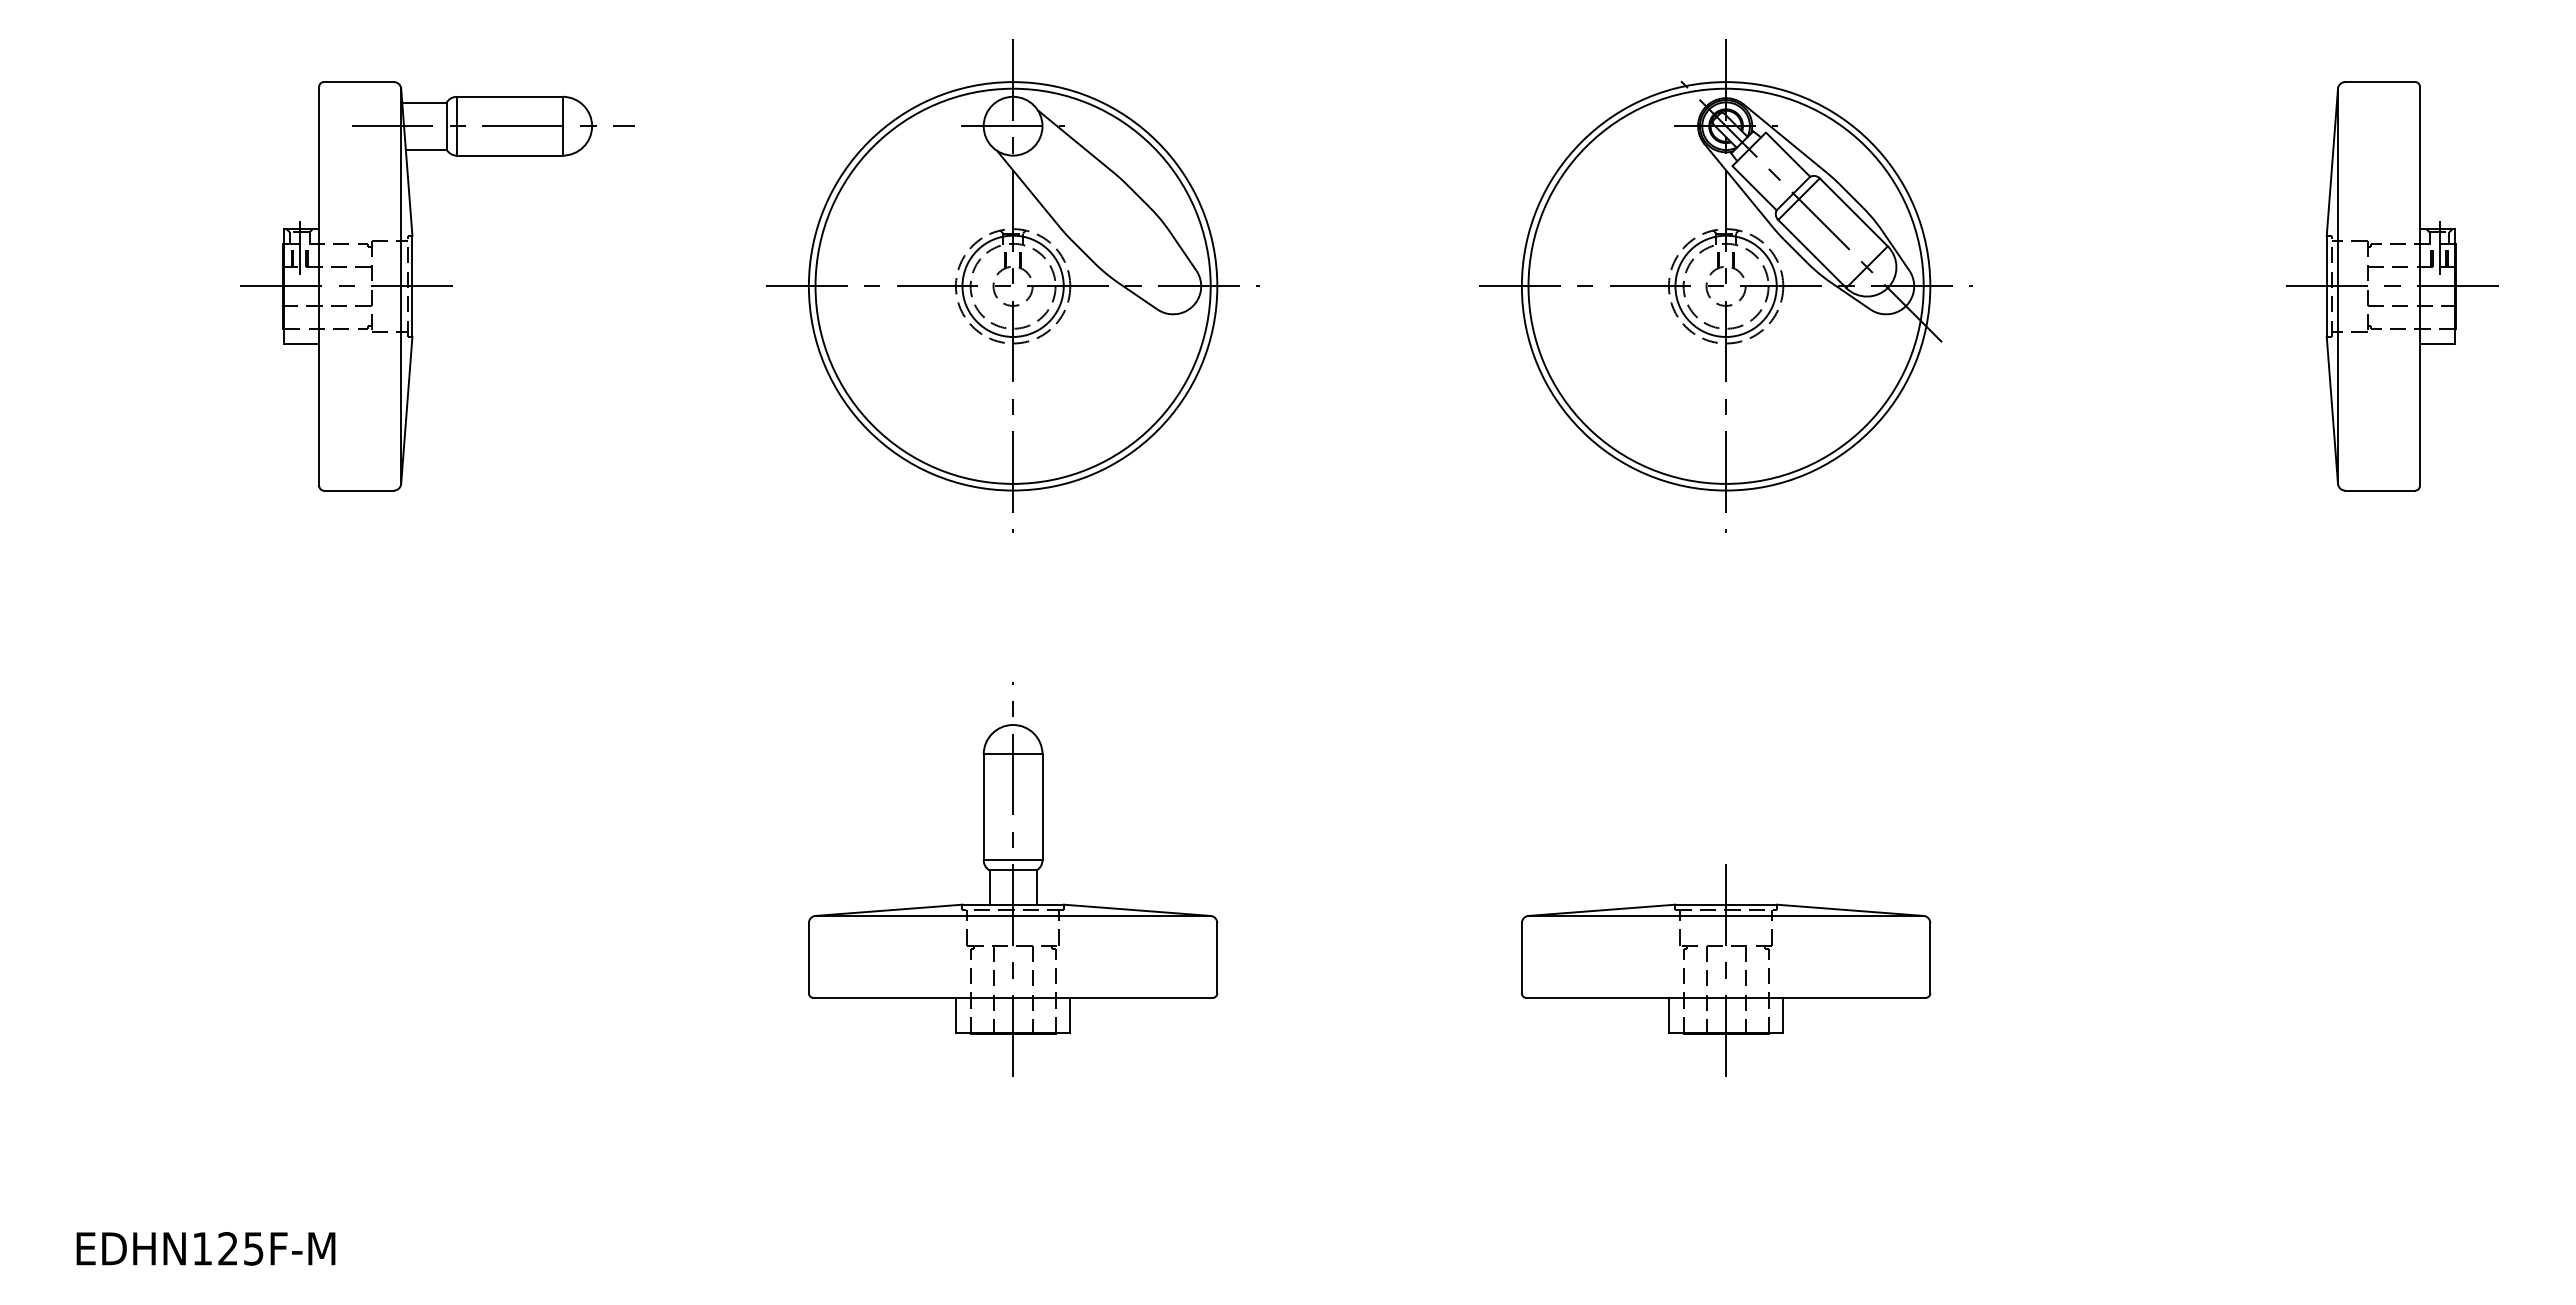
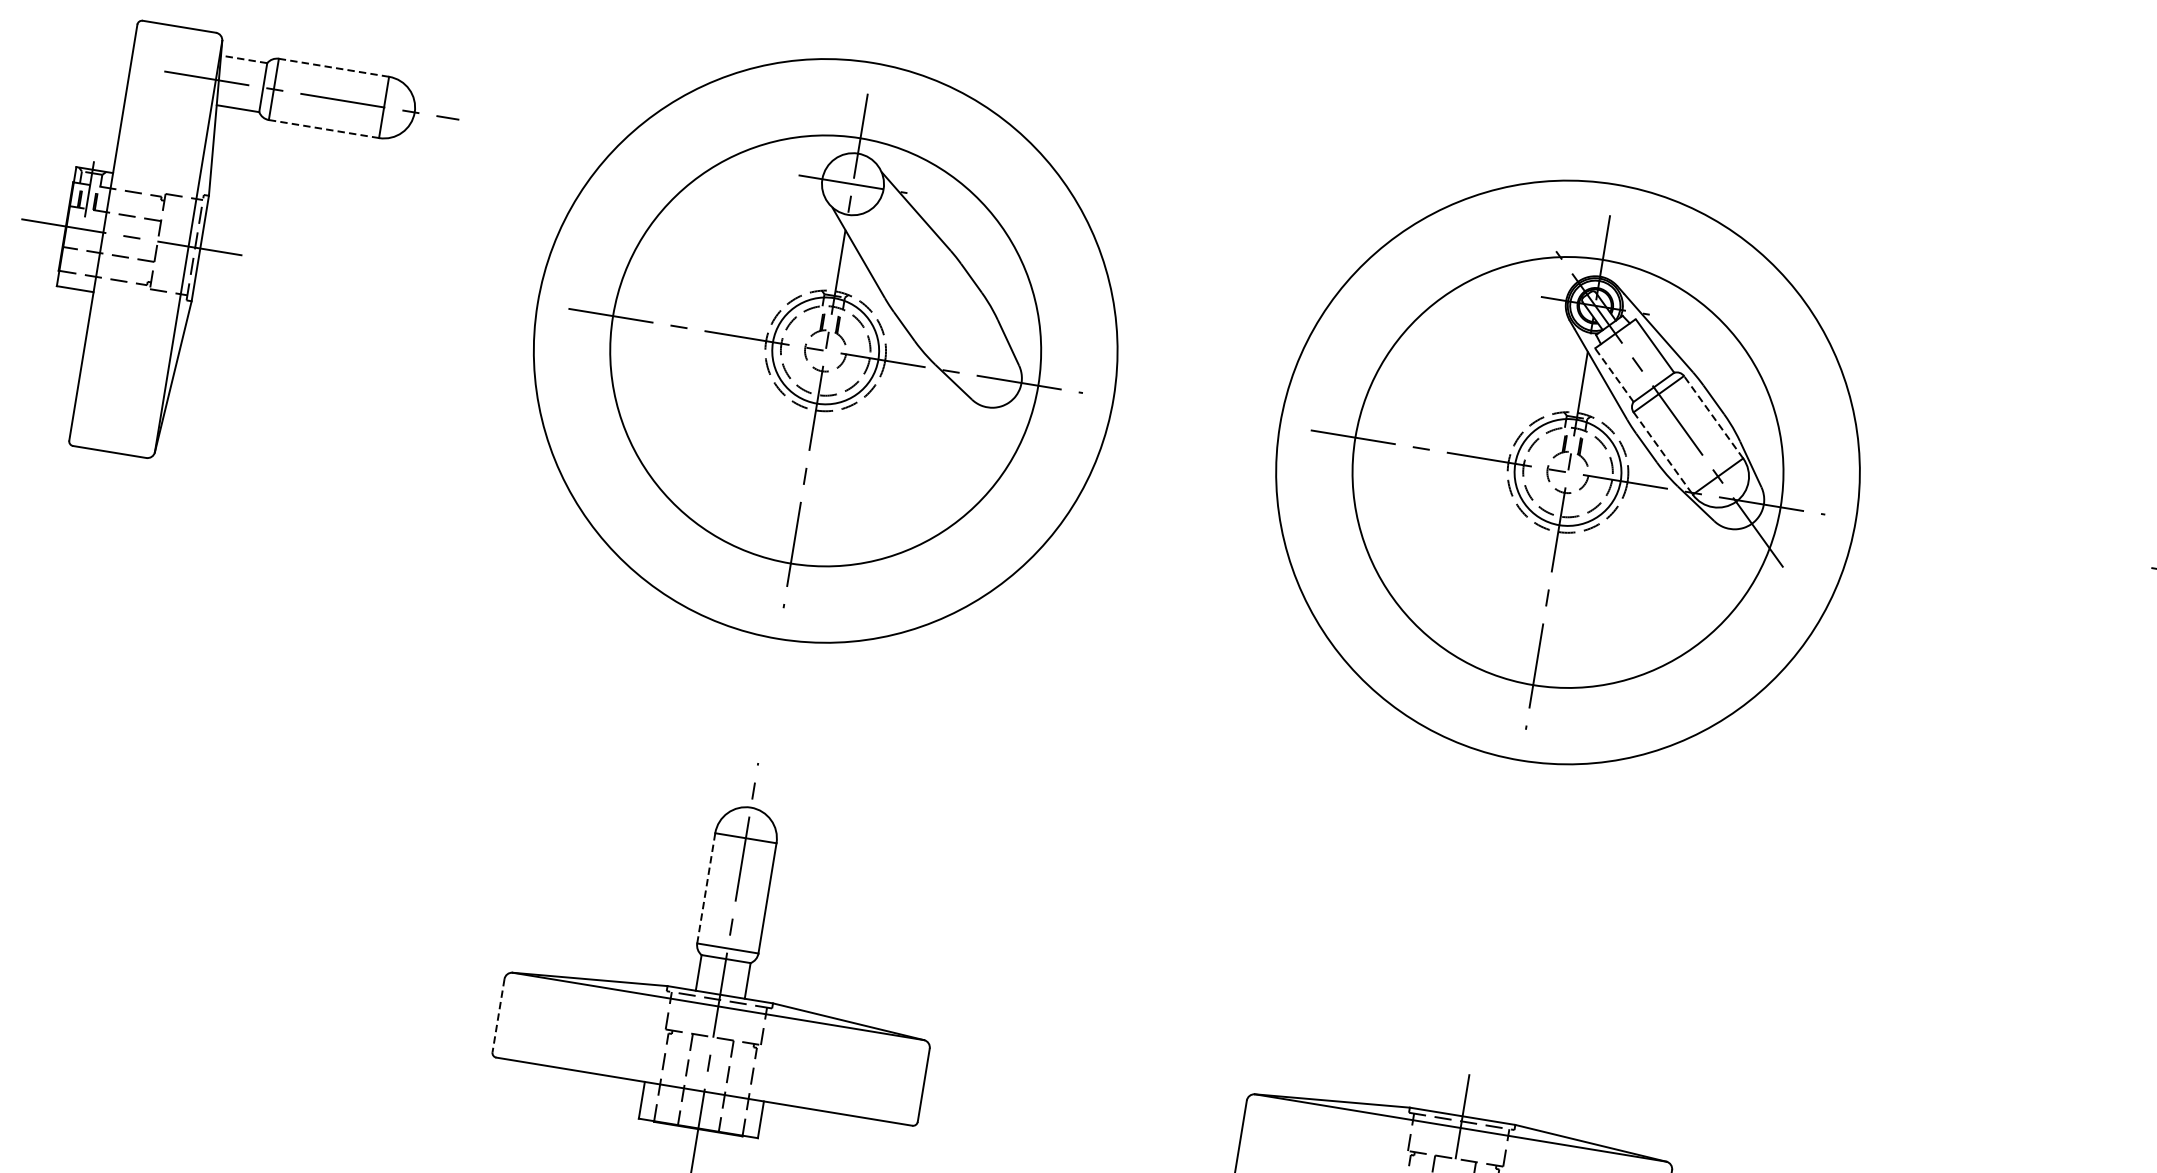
line: (509, 96) -> (333, 67), solid -> dashed
line: (423, 102) -> (243, 59), solid -> dashed
line: (509, 155) -> (323, 128), solid -> dashed
line: (1754, 188) -> (1614, 375), solid -> dashed
line: (1853, 212) -> (1713, 417), solid -> dashed
line: (1812, 254) -> (1663, 454), solid -> dashed
circle: (1012, 285) -> (825, 349), size x1.4
circle: (1725, 285) -> (1567, 471), size x1.4
line: (983, 807) -> (706, 888), solid -> dashed
line: (808, 958) -> (498, 1015), solid -> dashed

